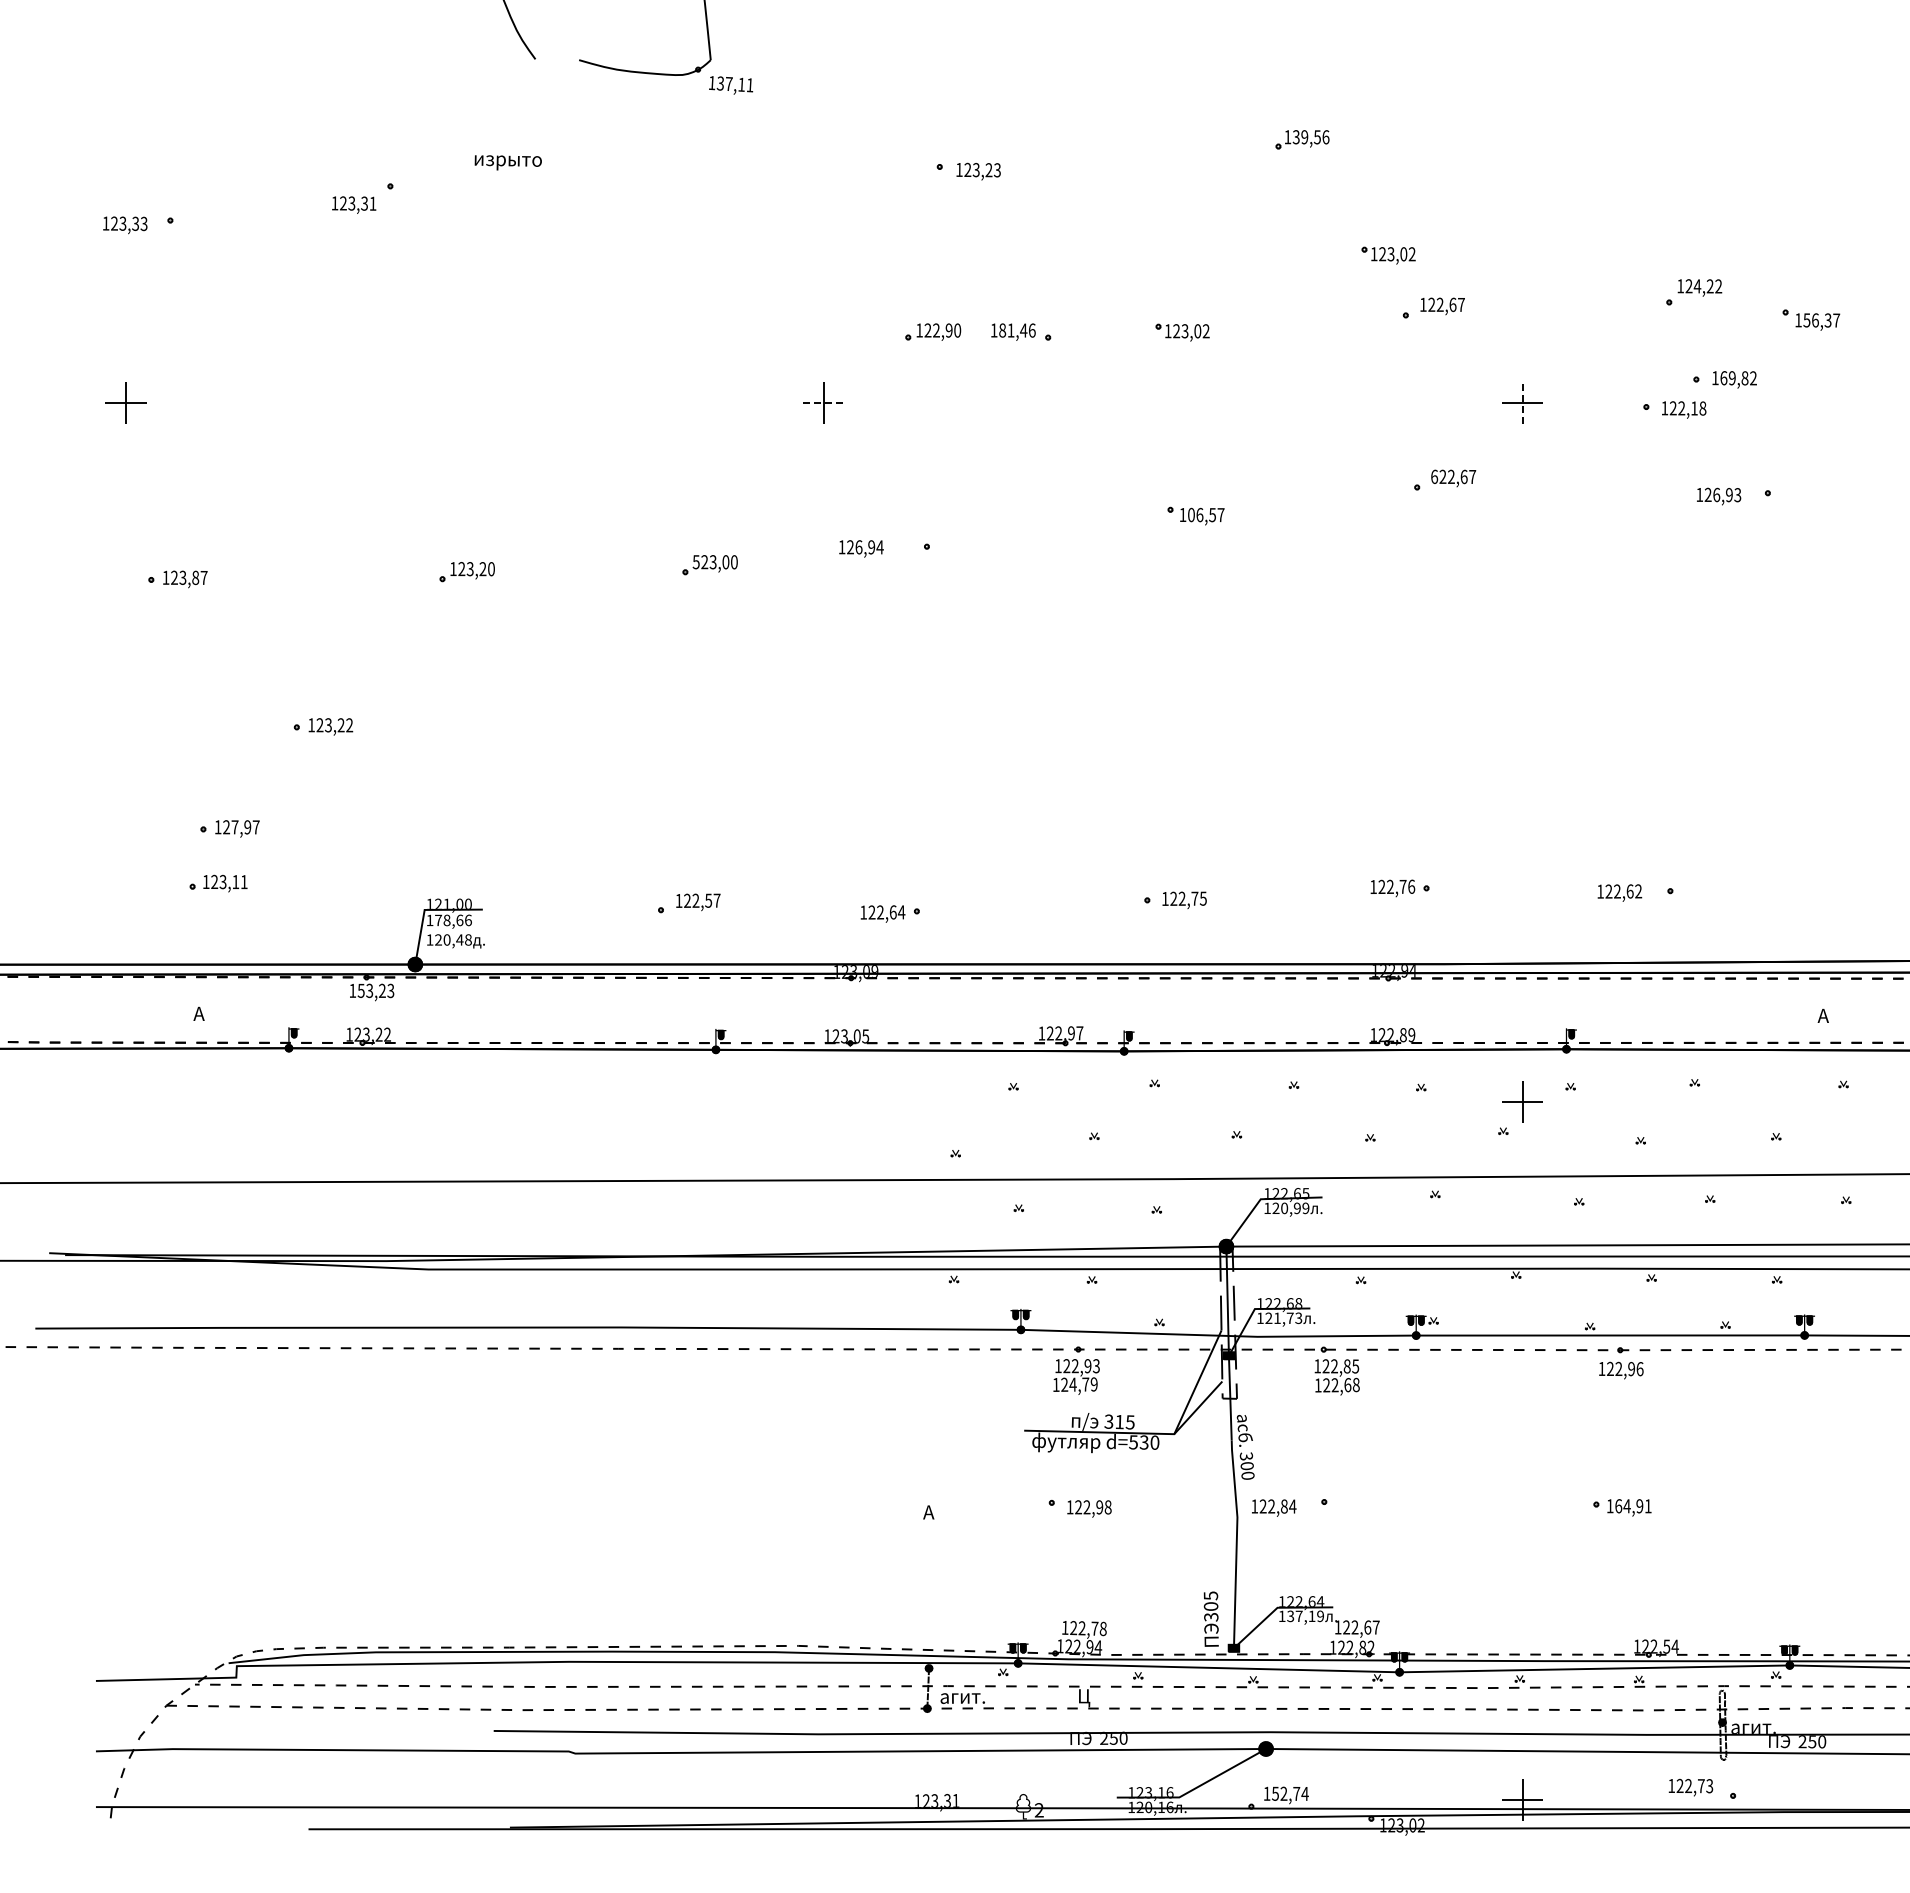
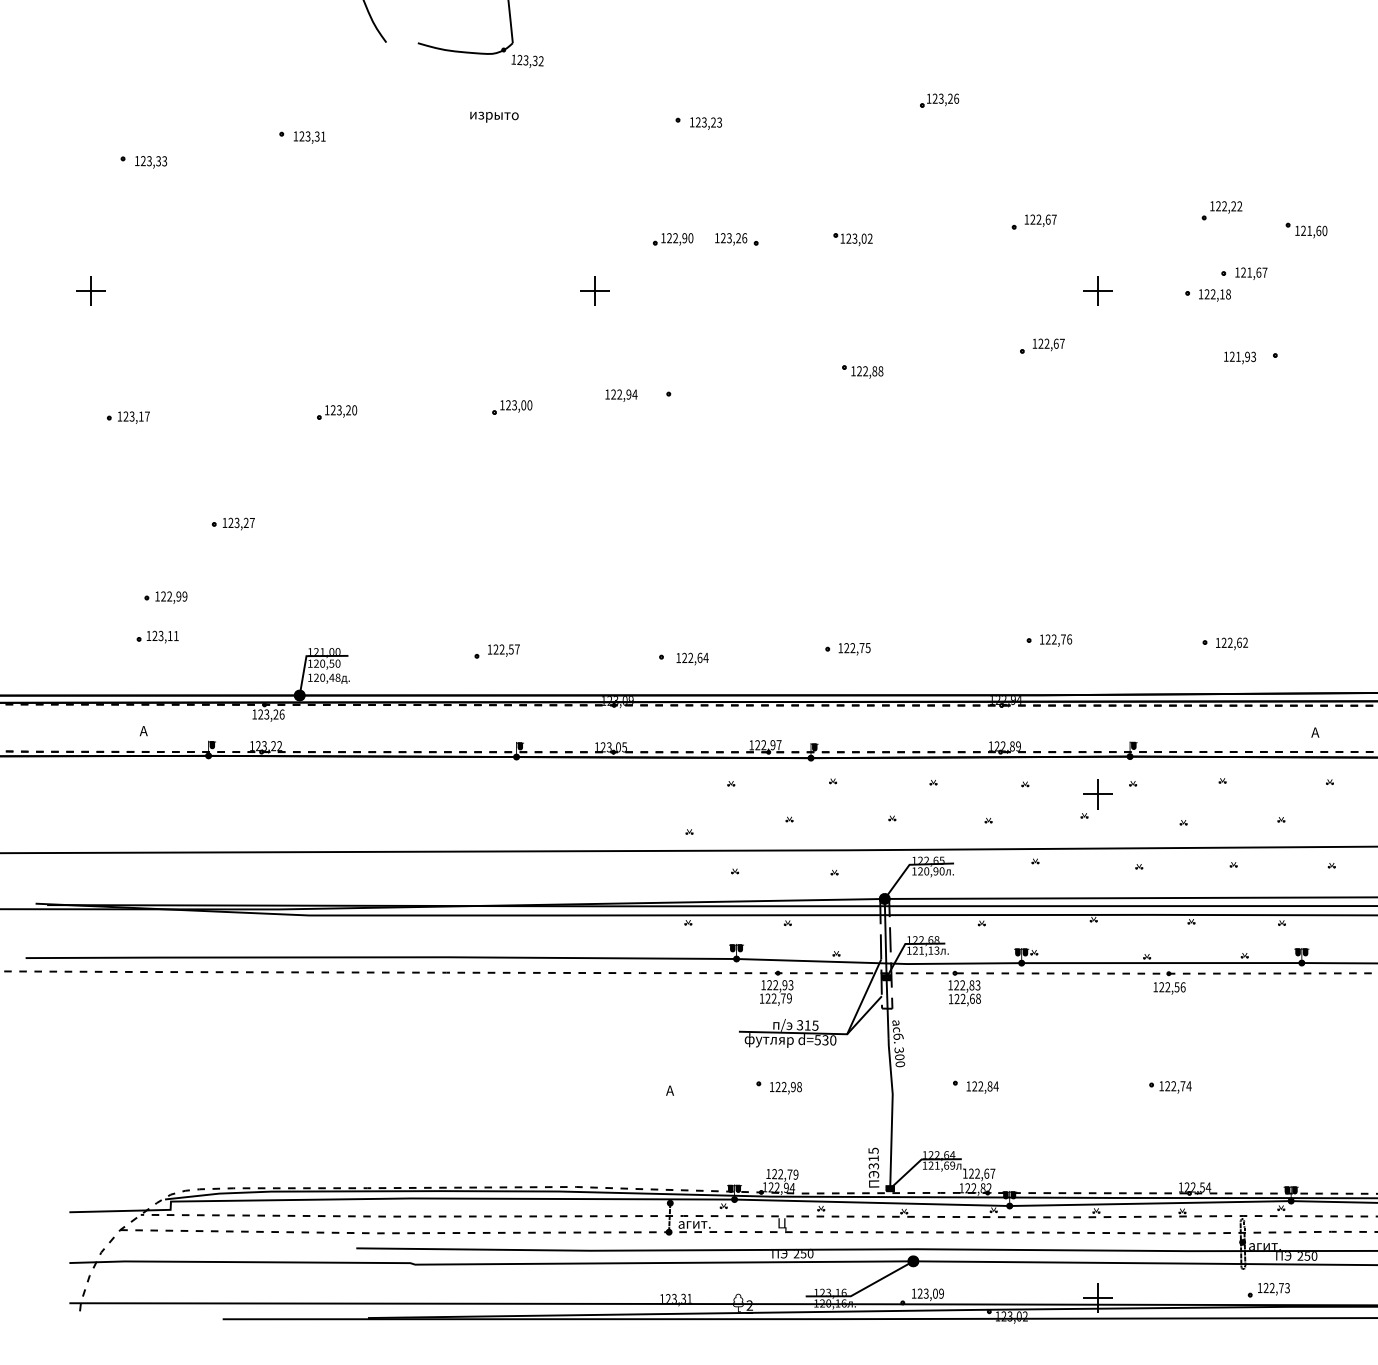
text: (734, 84) -> (529, 60), 137,11 -> 123,32
text: (1306, 137) -> (942, 98), 139,56 -> 123,26
text: (507, 162) -> (493, 117), moved
text: (354, 204) -> (309, 137), moved
text: (125, 225) -> (151, 162), moved
part: (1388, 255) -> (1001, 184), removed
text: (1697, 286) -> (1224, 206), 124,22 -> 122,22
text: (1821, 320) -> (1314, 230), 156,37 -> 121,60
text: (1013, 330) -> (731, 238), 181,46 -> 123,26
text: (1738, 378) -> (1254, 272), 169,82 -> 121,67
line: (824, 403) -> (594, 290), dashed -> solid
line: (1522, 403) -> (1098, 290), dashed -> solid
text: (1434, 476) -> (1034, 343), 622,67 -> 122,67
text: (1716, 494) -> (1238, 356), 126,93 -> 121,93
text: (1206, 514) -> (870, 370), 106,57 -> 122,88
text: (858, 547) -> (619, 394), 126,94 -> 122,94
text: (695, 562) -> (501, 405), 523,00 -> 123,00
text: (195, 577) -> (141, 416), 123,87 -> 123,17
text: (349, 725) -> (252, 523), 123,22 -> 123,27
text: (245, 827) -> (177, 596), 127,97 -> 122,99
text: (1392, 888) -> (1055, 640), moved
text: (1619, 892) -> (1231, 643), moved
text: (882, 913) -> (692, 658), moved
text: (453, 920) -> (327, 663), 178,66 -> 120,50
text: (375, 990) -> (271, 714), 153,23 -> 123,26
text: (1305, 1208) -> (941, 871), 120,99 -> 120,90
text: (1289, 1317) -> (930, 950), 121,73 -> 121,13
text: (1355, 1365) -> (977, 984), 122,85 -> 122,83
text: (1631, 1369) -> (1176, 987), 122,96 -> 122,56
text: (1072, 1384) -> (773, 998), 124,79 -> 122,79
text: (1633, 1506) -> (1178, 1086), 164,91 -> 122,74
text: (1274, 1507) -> (982, 1087), moved
text: (1210, 1606) -> (873, 1158), 305 -> 315
text: (1301, 1616) -> (938, 1165), 137,19 -> 121,69
text: (1102, 1628) -> (795, 1174), 122,78 -> 122,79
text: (1690, 1787) -> (1273, 1289), moved
text: (1290, 1793) -> (930, 1293), 152,74 -> 123,09

